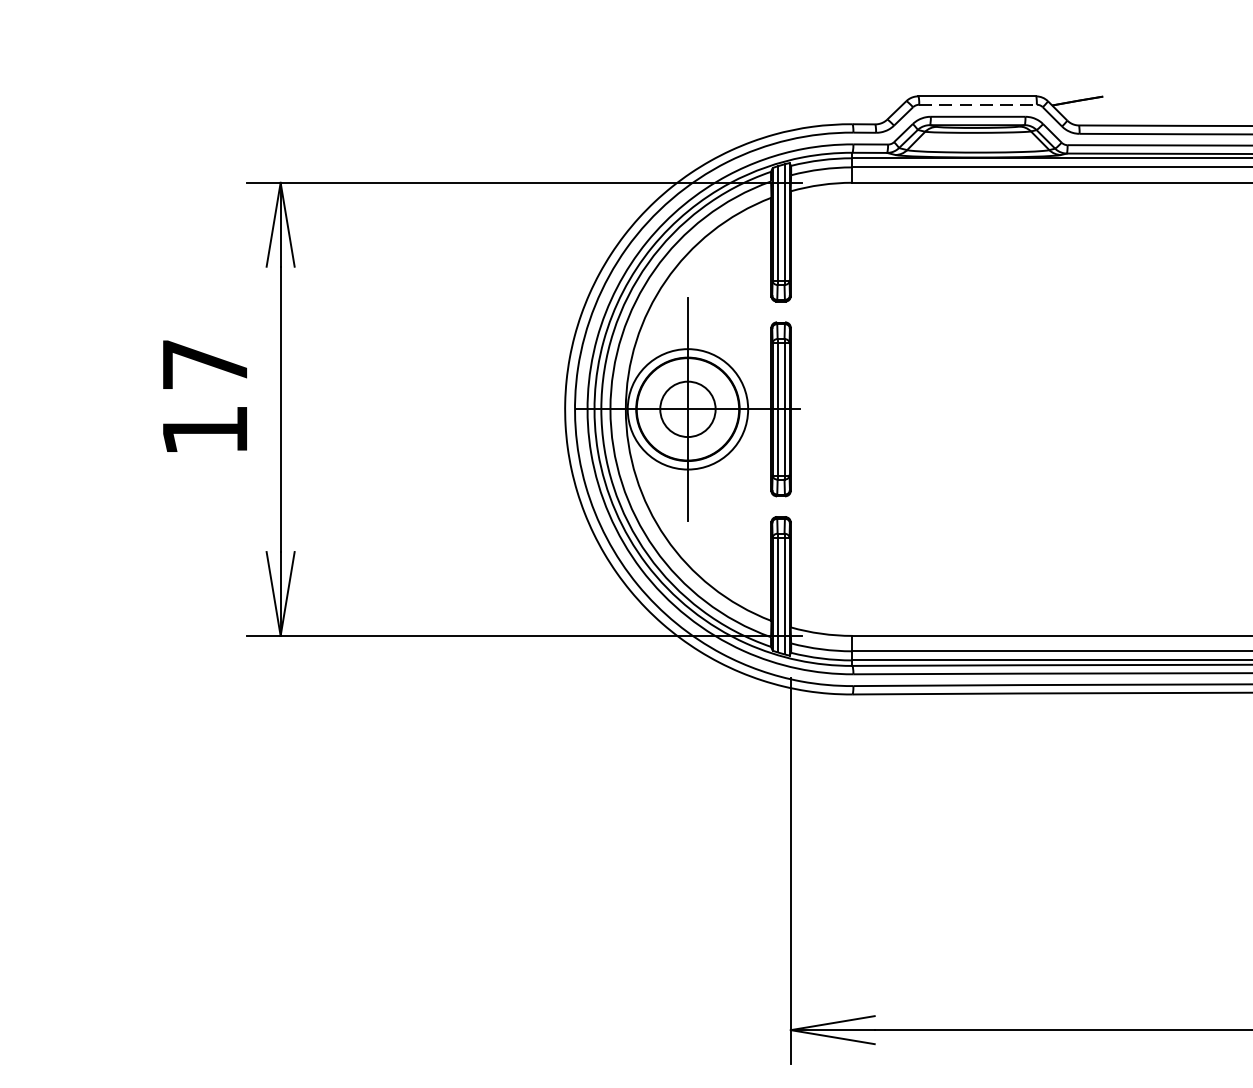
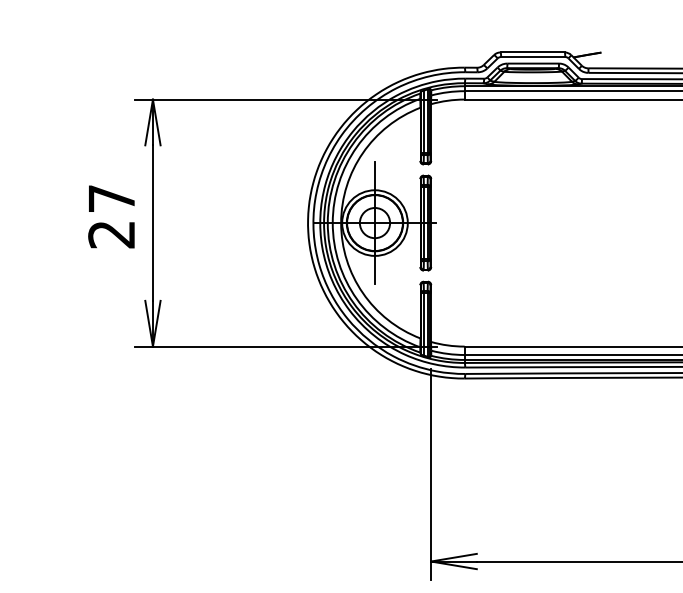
line: (978, 105) -> (533, 57), dashed -> solid
text: (204, 430) -> (111, 234), 17 -> 27

